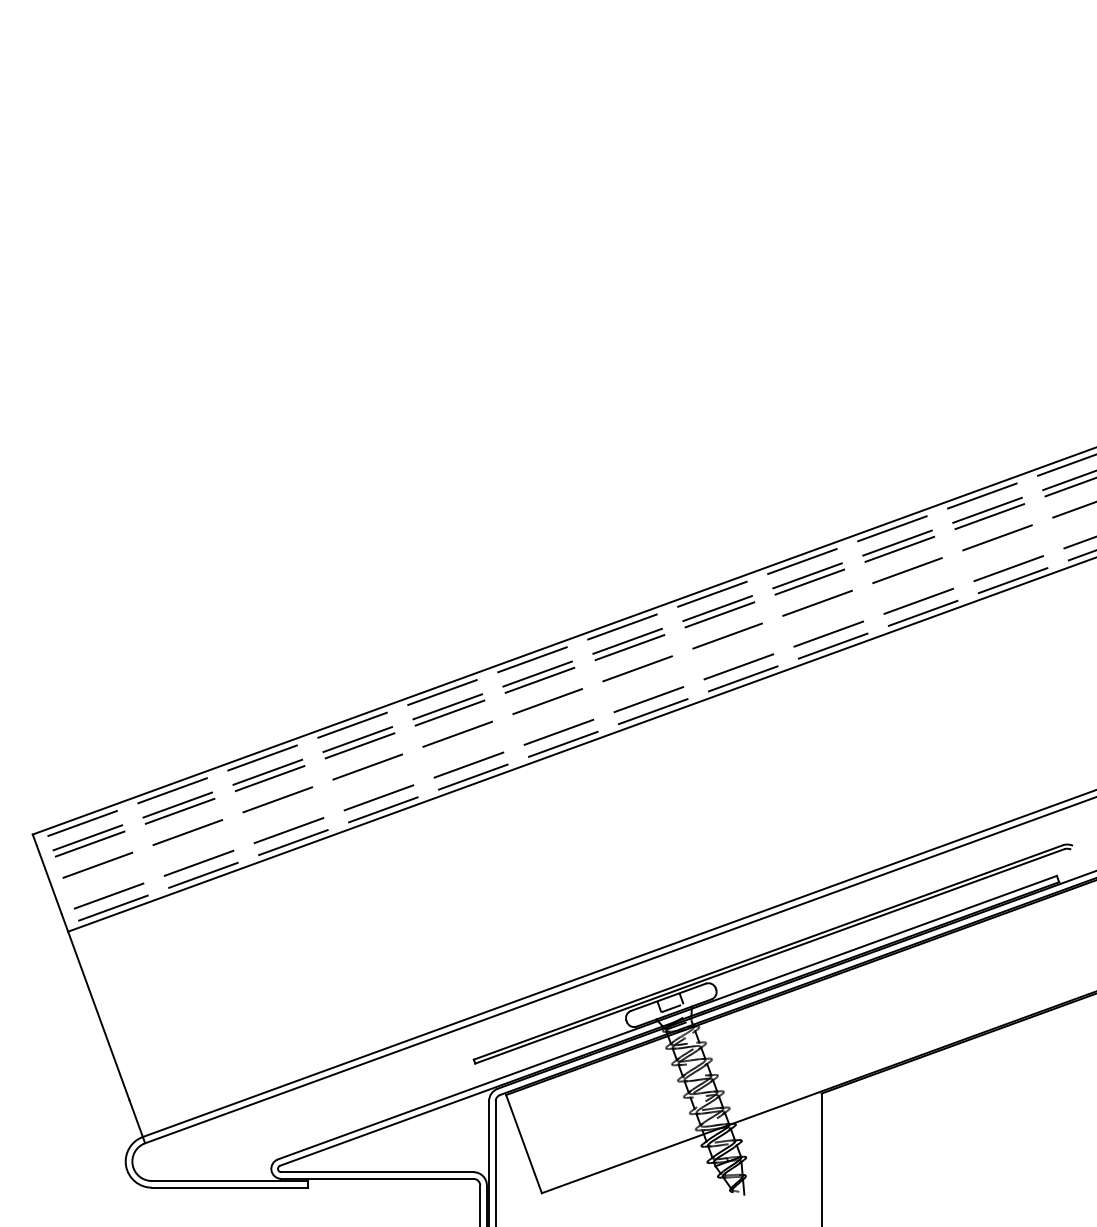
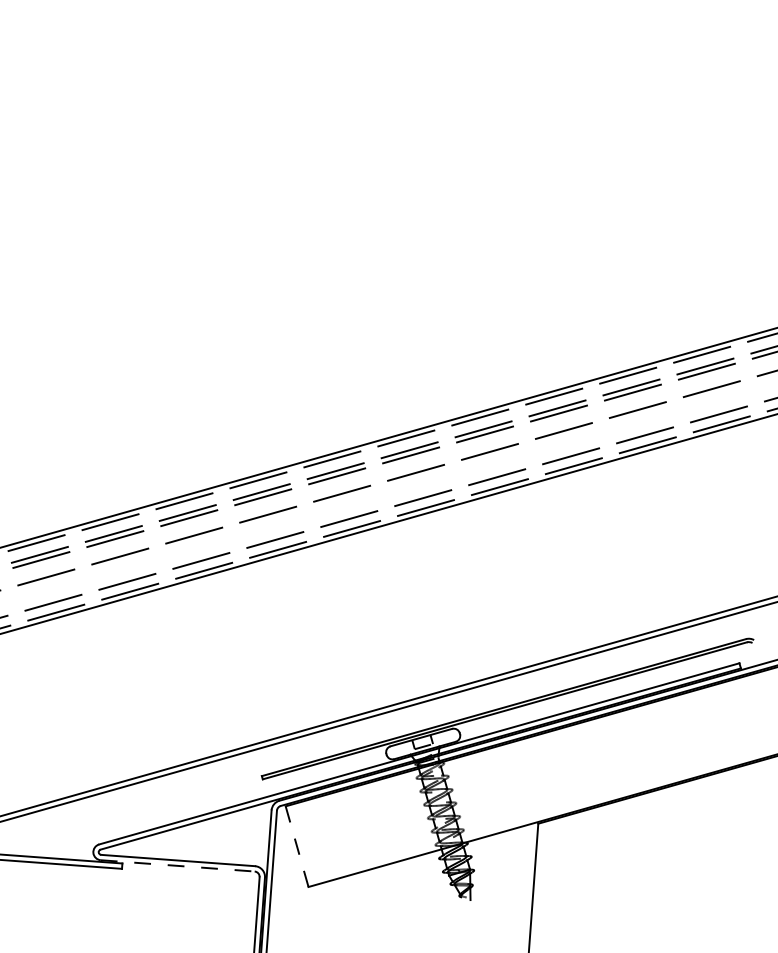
line: (523, 1143) -> (296, 846), solid -> dashed
line: (377, 1178) -> (177, 865), solid -> dashed

